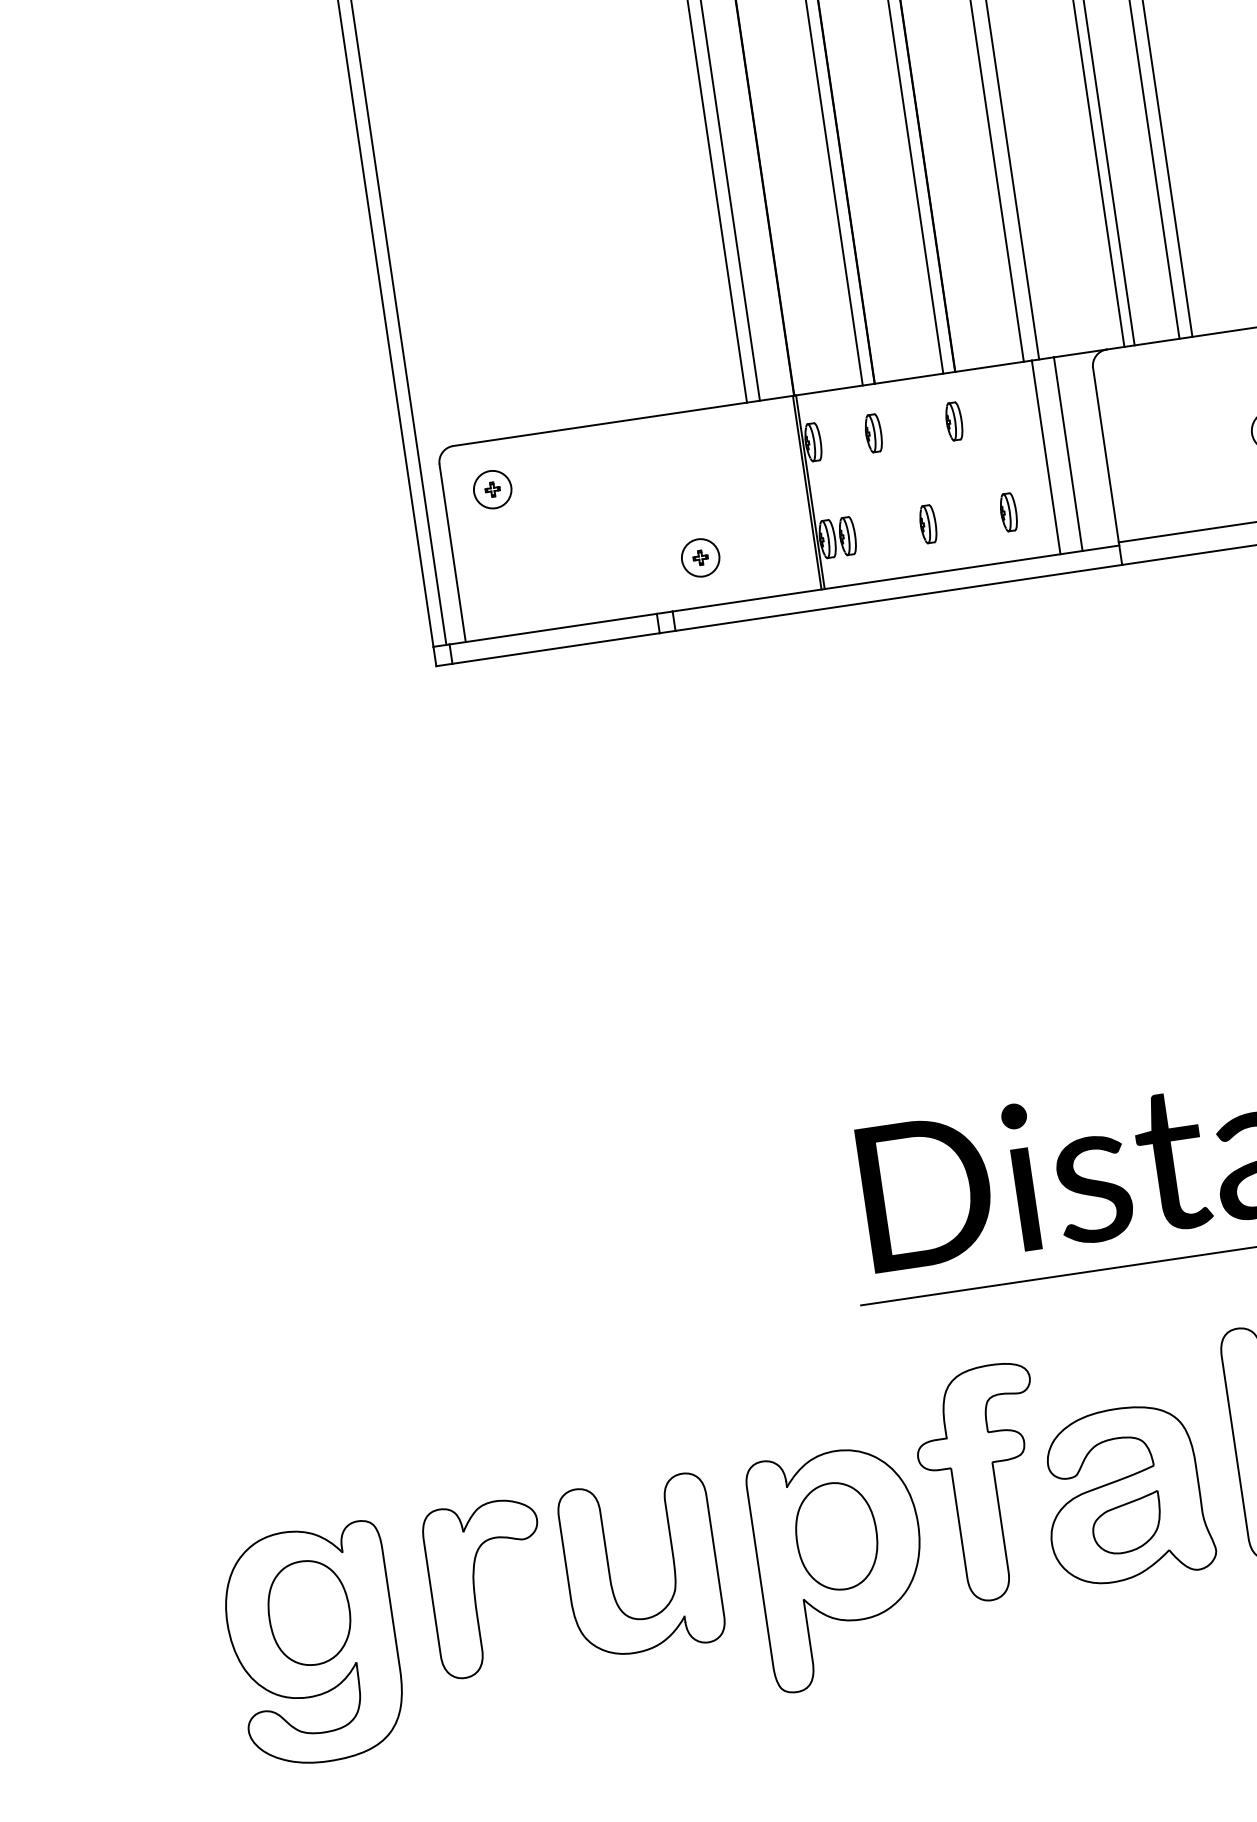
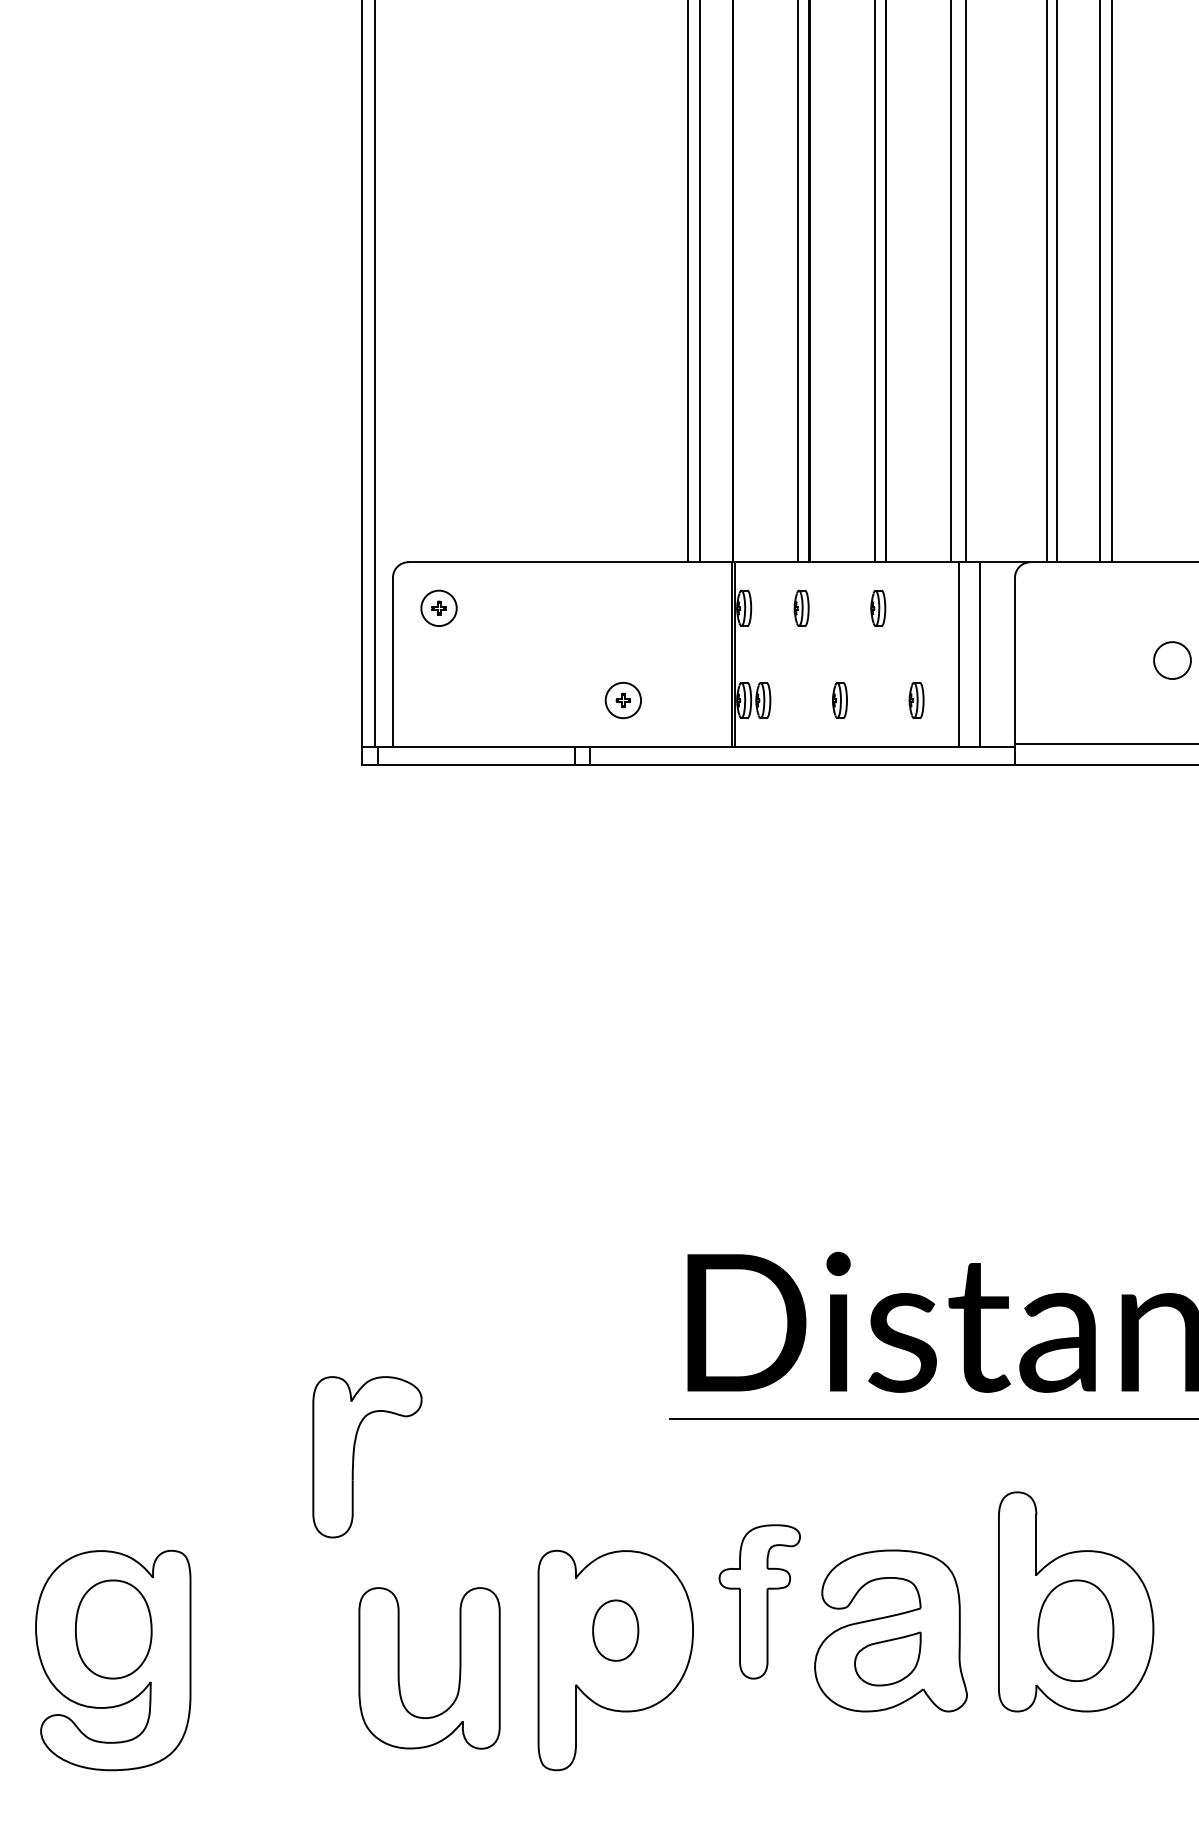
part: (983, 1483) -> (759, 1601), size x0.7
part: (836, 1536) -> (615, 1630), size x0.6
part: (609, 1570) -> (399, 1668), moved
part: (475, 1590) -> (354, 1457), moved

